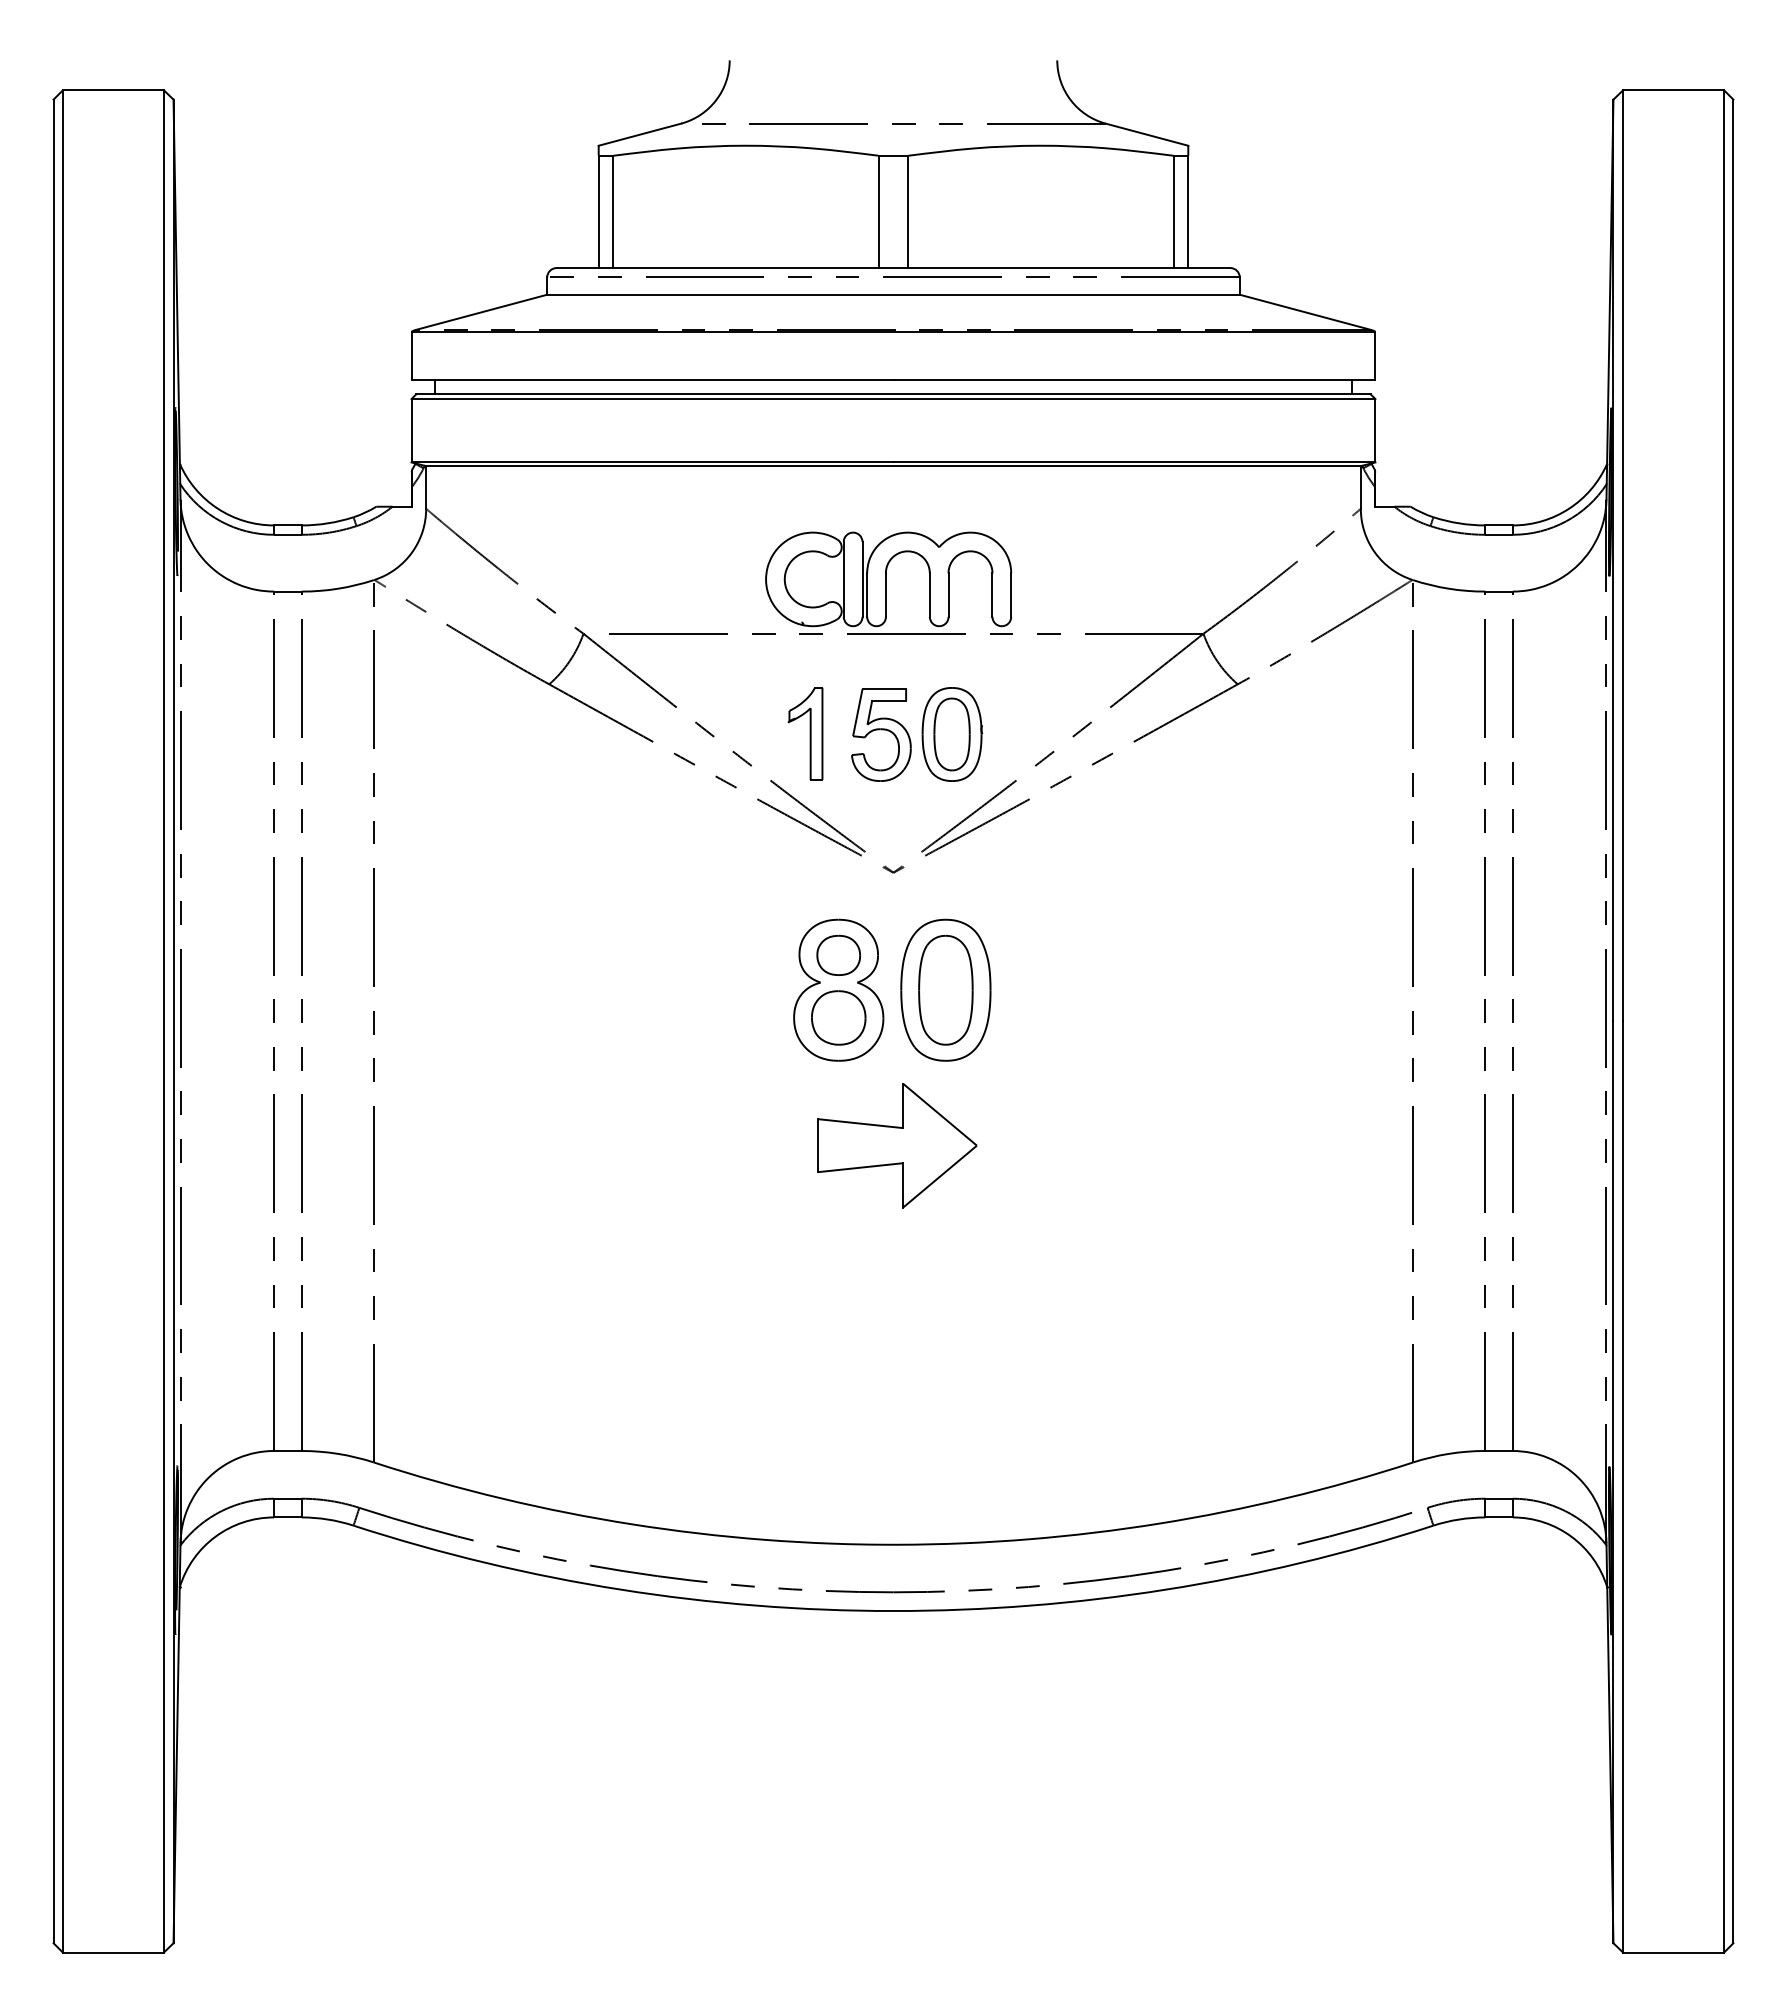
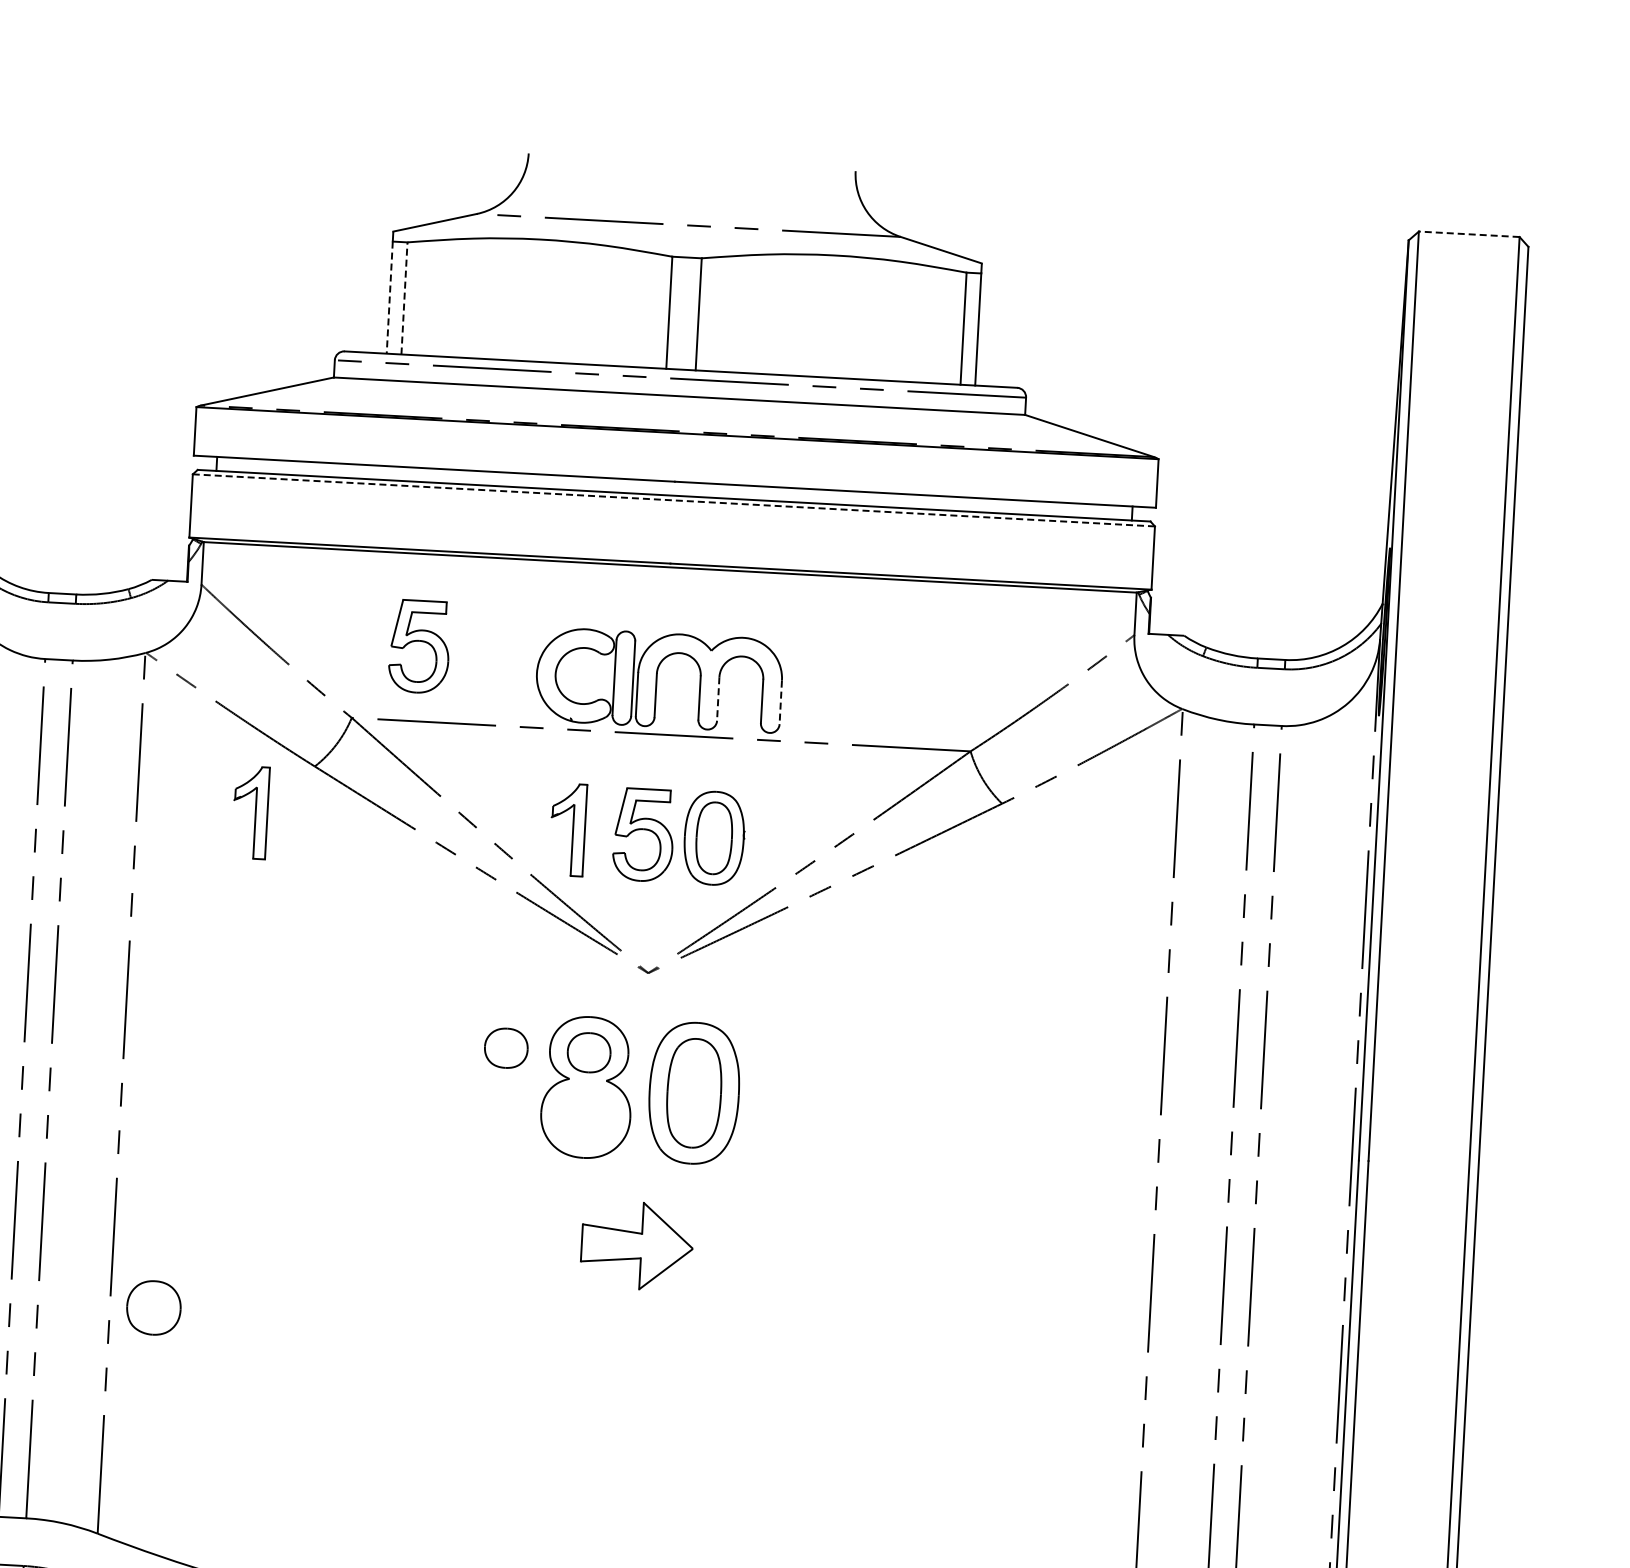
line: (1673, 90) -> (1469, 234), solid -> dashed
line: (613, 211) -> (404, 298), solid -> dashed
line: (598, 212) -> (389, 298), solid -> dashed
line: (893, 399) -> (673, 500), solid -> dashed
part: (647, 558) -> (419, 646), added
line: (948, 595) -> (718, 699), solid -> dashed
line: (1011, 595) -> (781, 702), solid -> dashed
part: (487, 733) -> (250, 812), added
part: (755, 954) -> (506, 1047), added
part: (838, 1017) -> (153, 1307), moved
part: (897, 1145) -> (637, 1245), size x0.7

